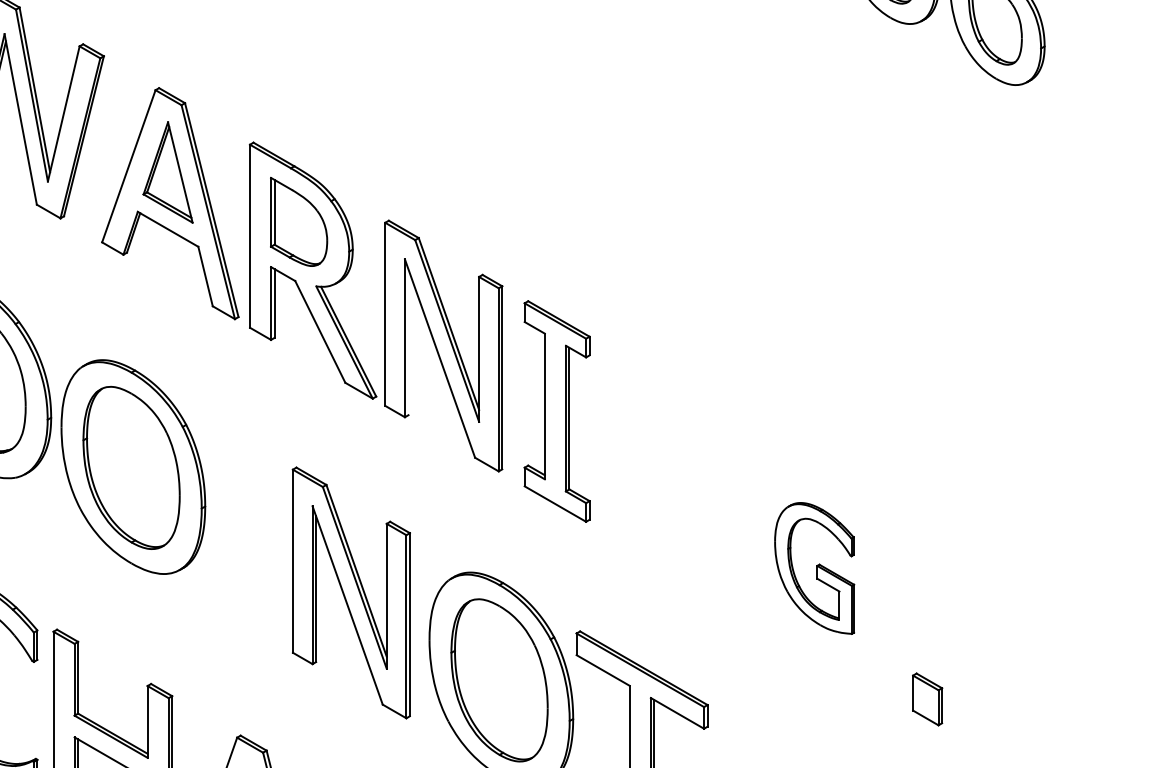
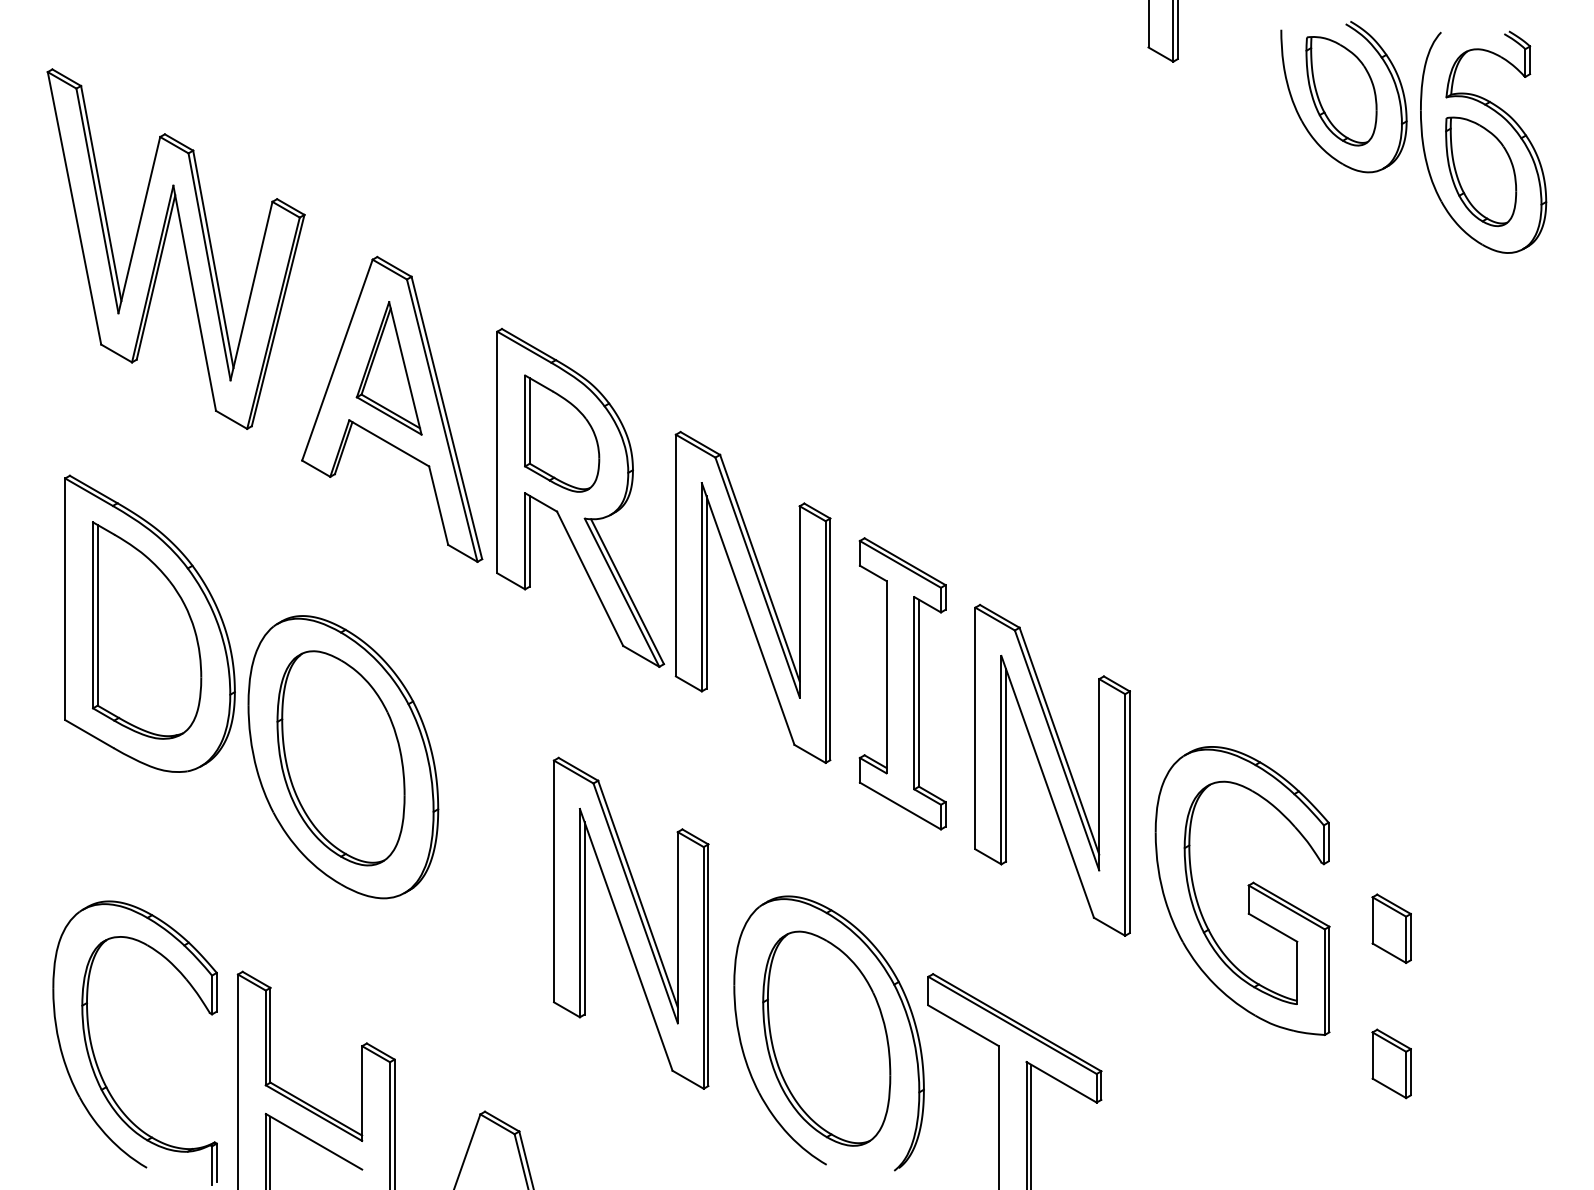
line: (408, 342) -> (706, 592), added
part: (670, 476) -> (1052, 769), added
part: (814, 568) -> (1242, 890), size x1.67
part: (927, 596) -> (1391, 928), added

